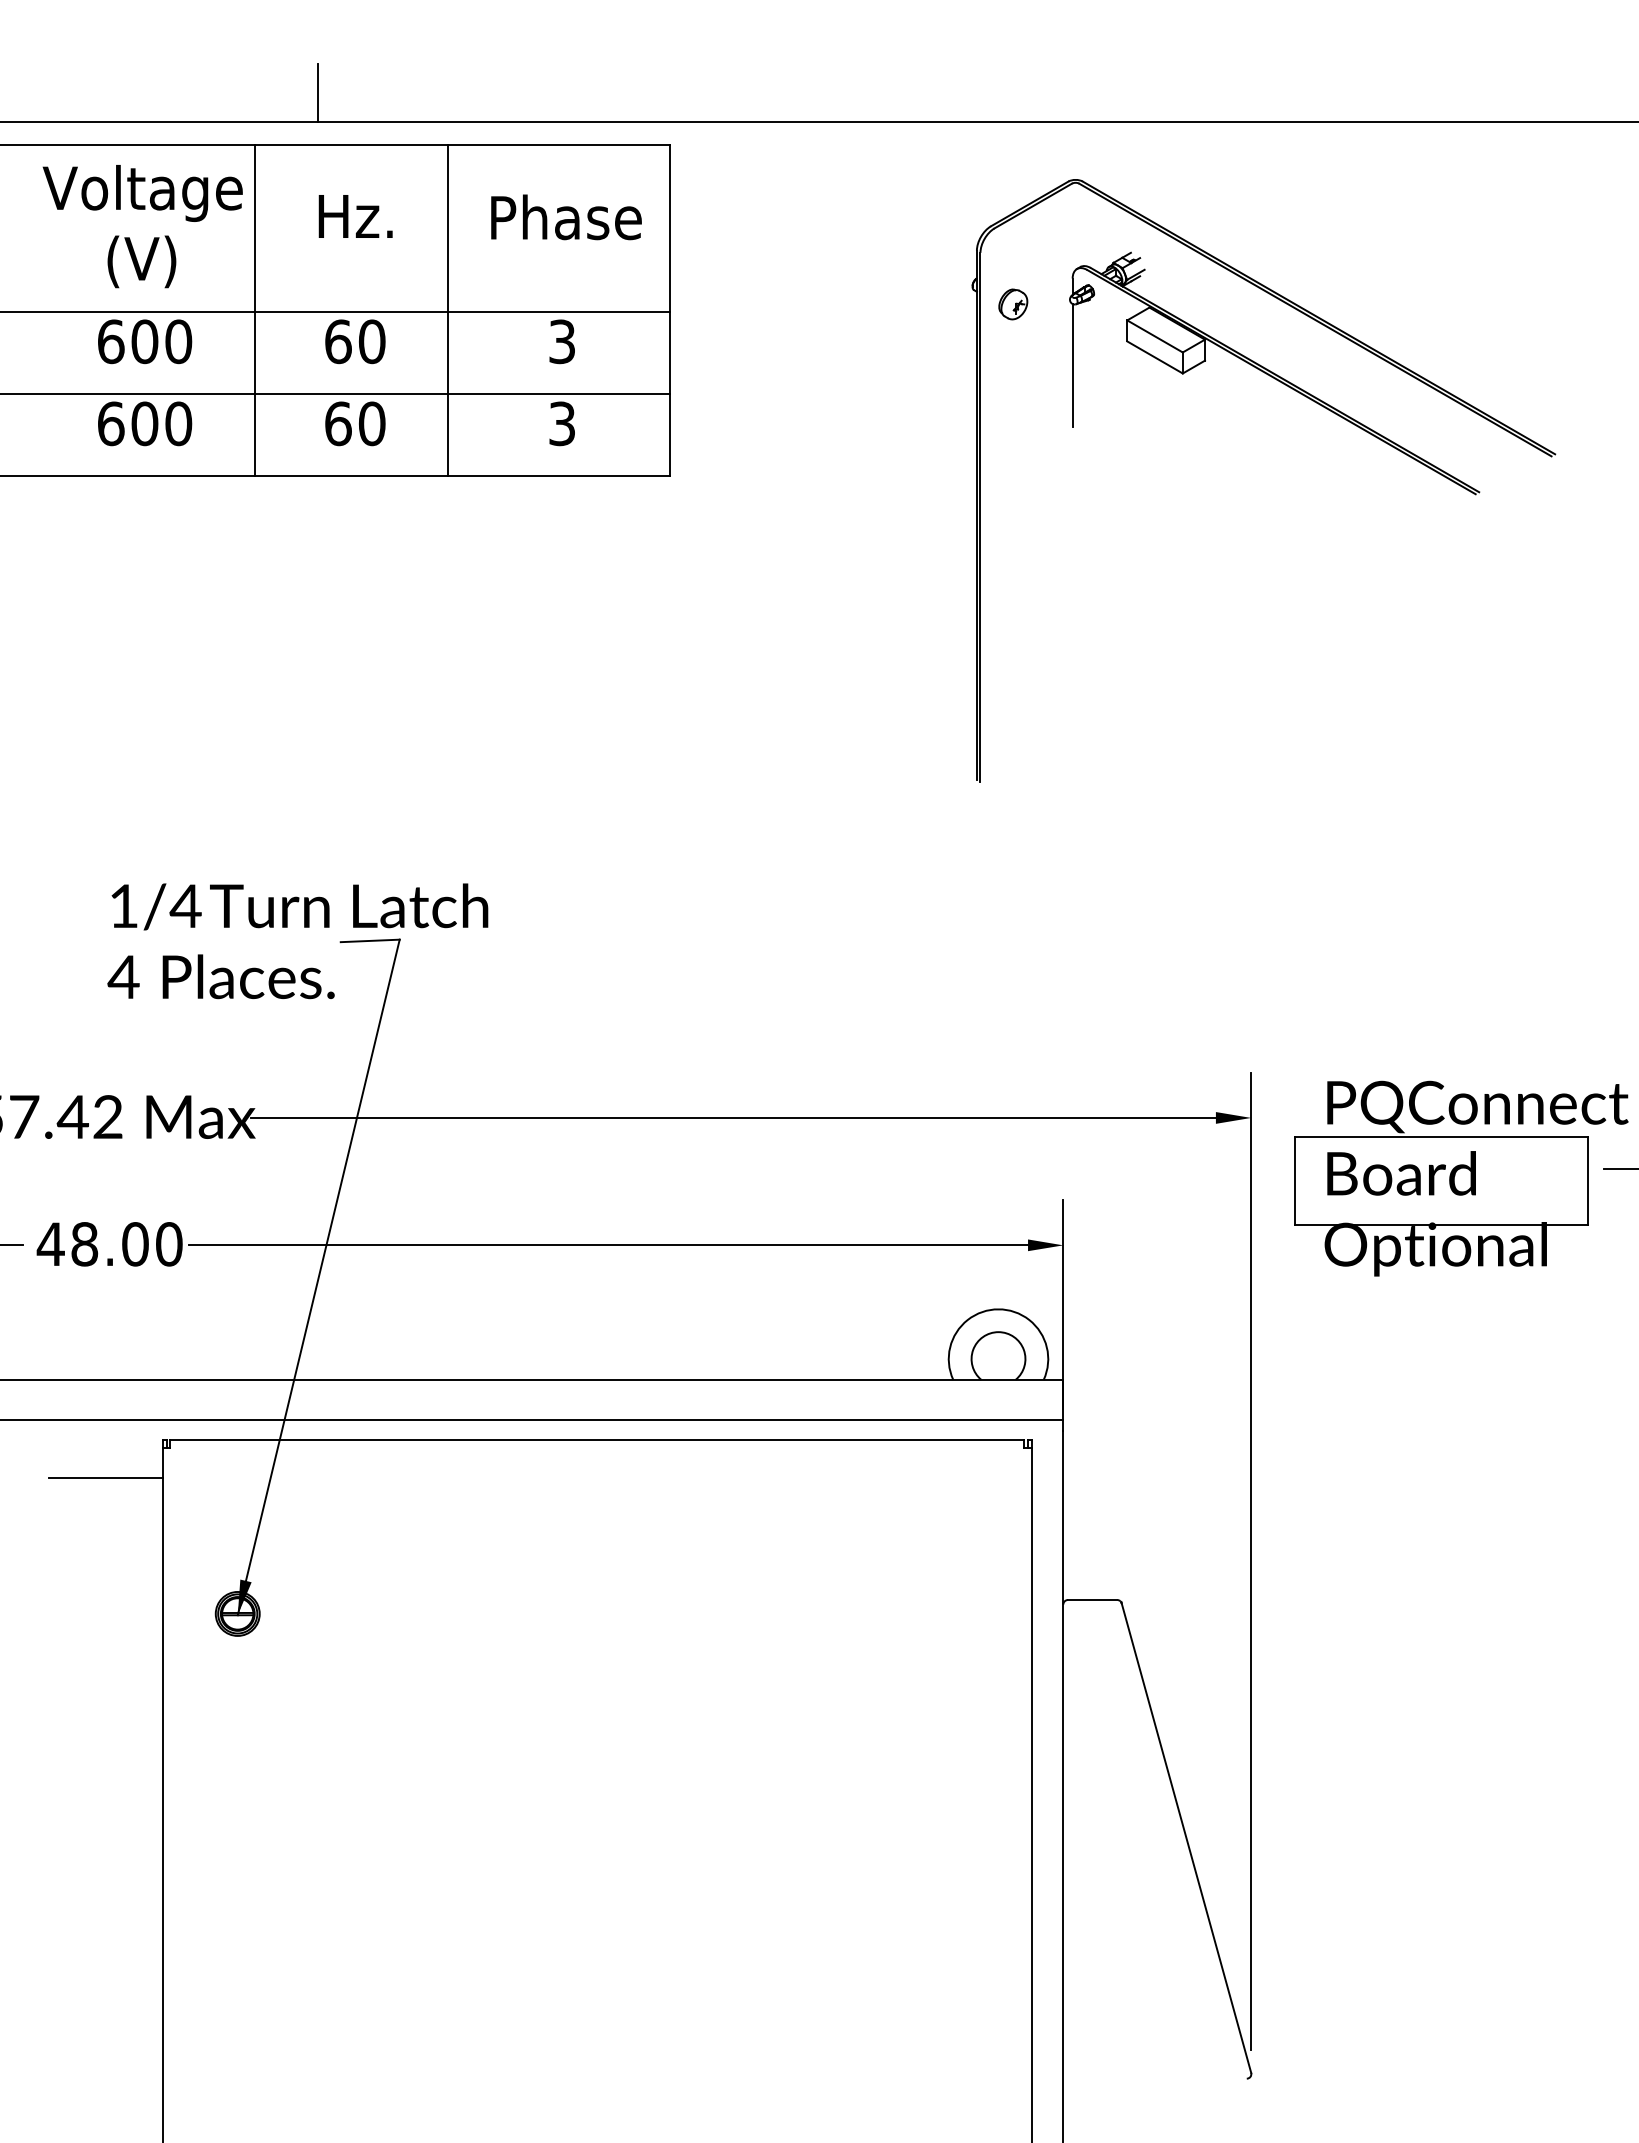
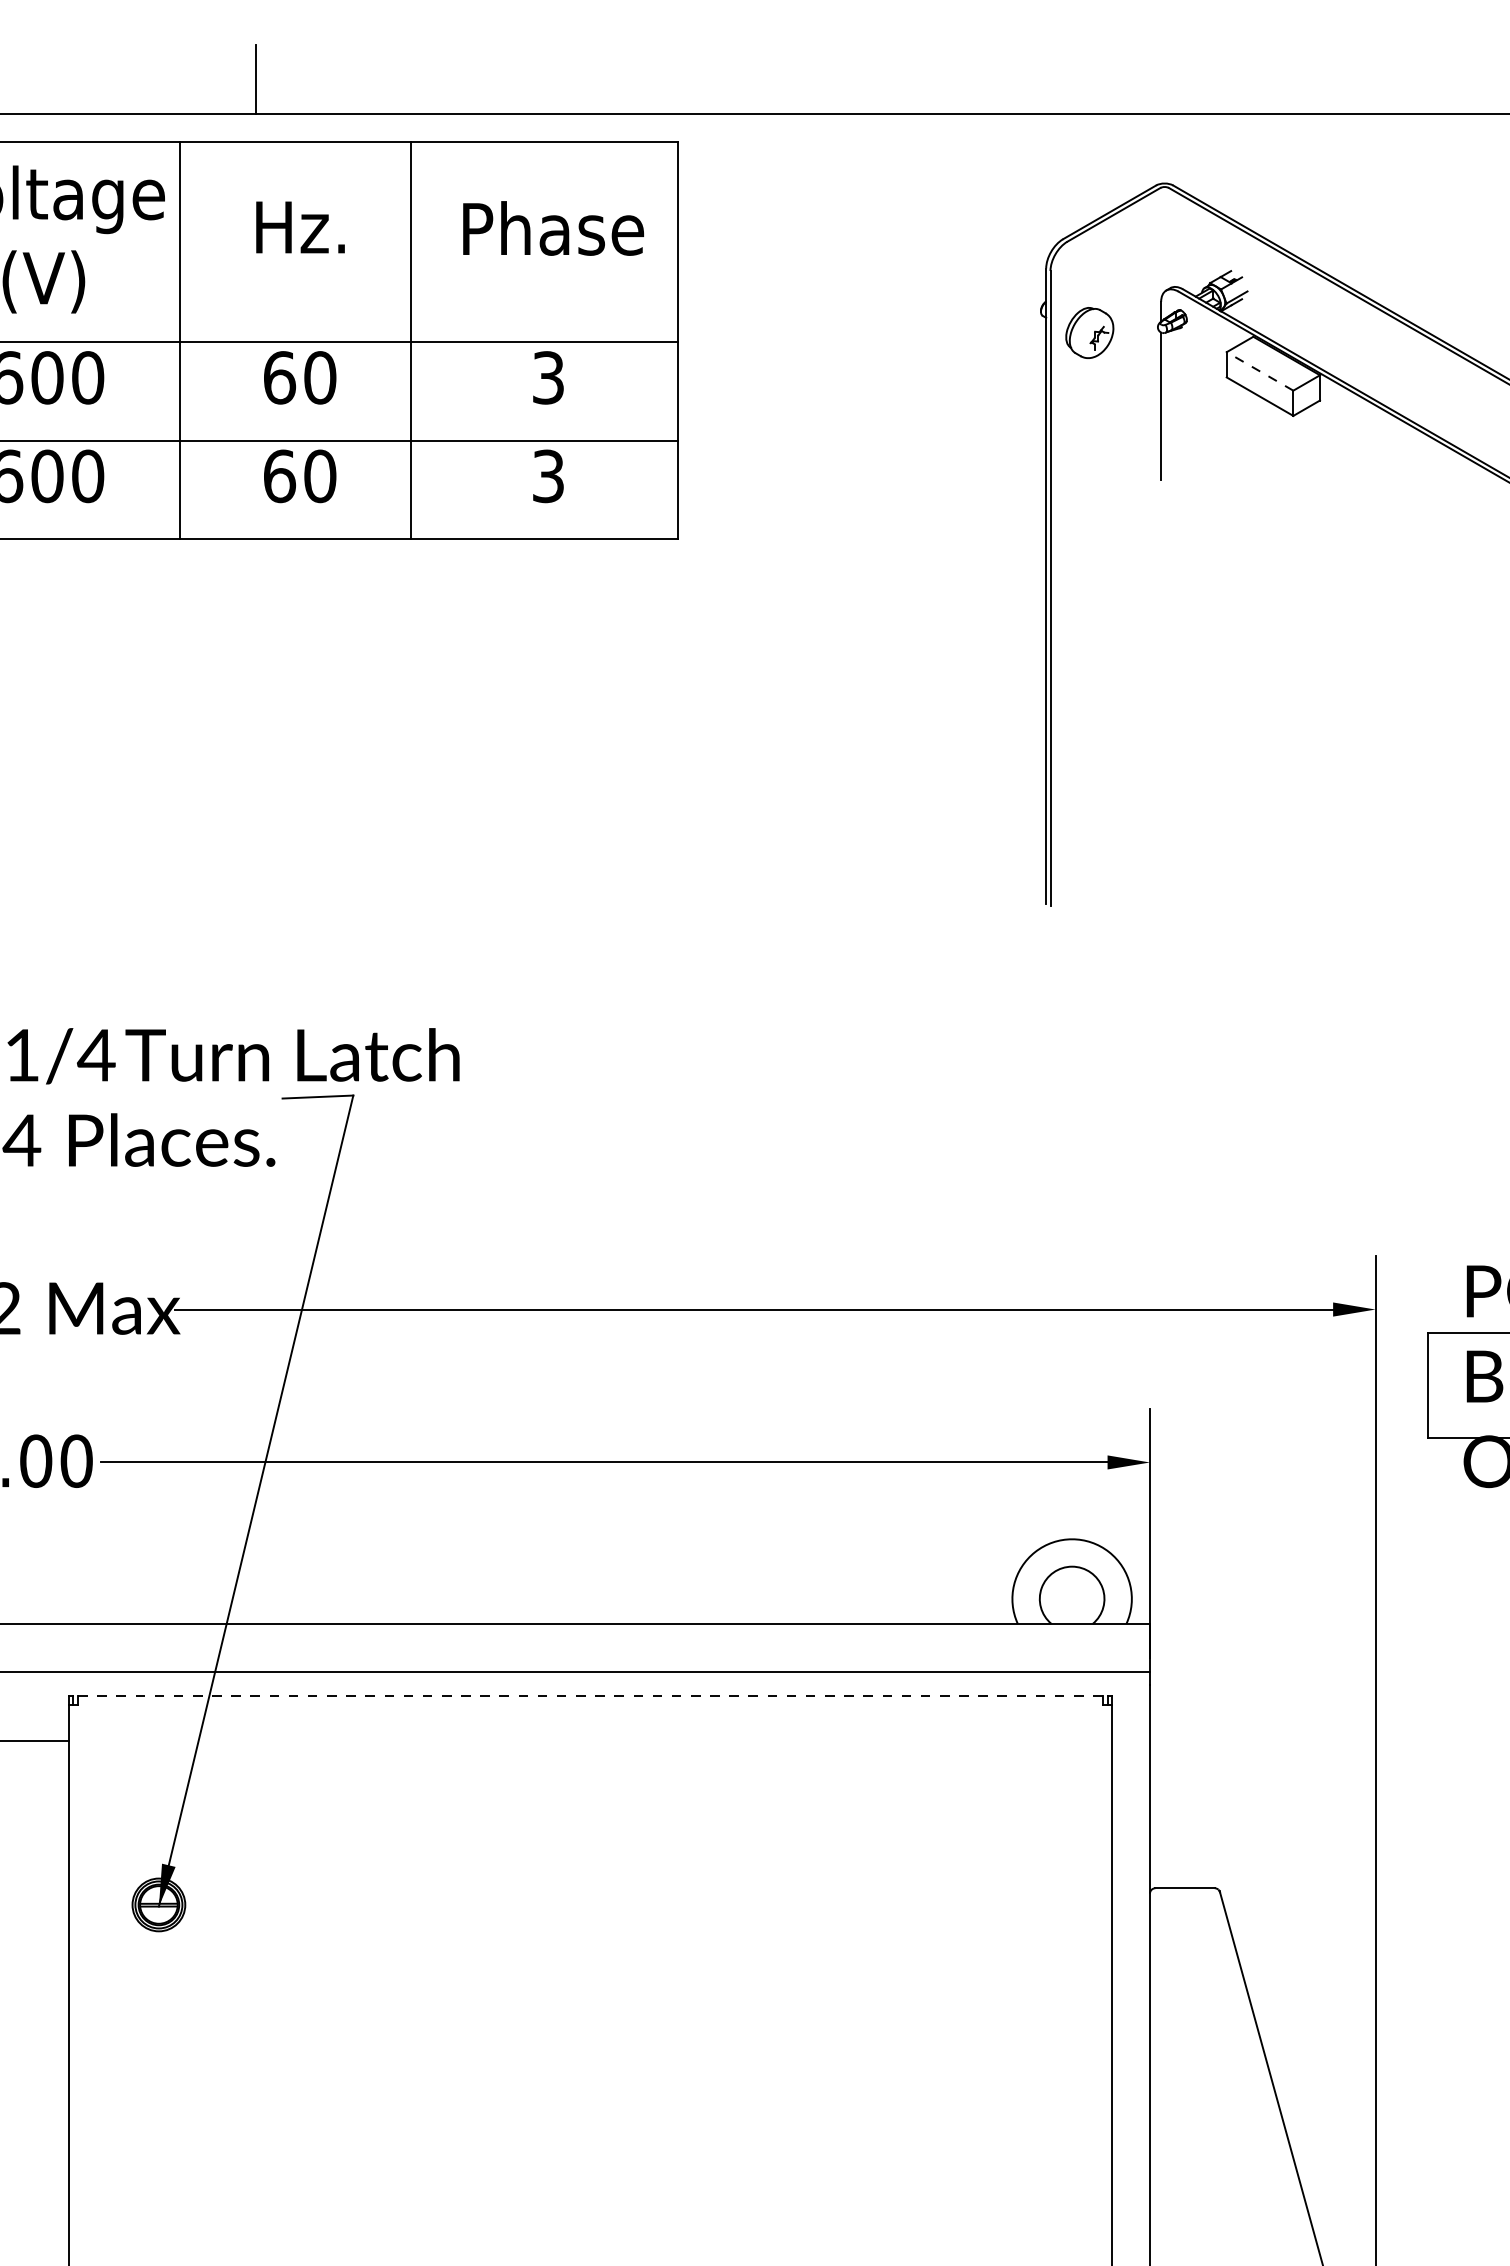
part: (1013, 304) -> (1090, 333), size x1.4
line: (1154, 336) -> (1259, 371), solid -> dashed
line: (597, 1439) -> (590, 1695), solid -> dashed

